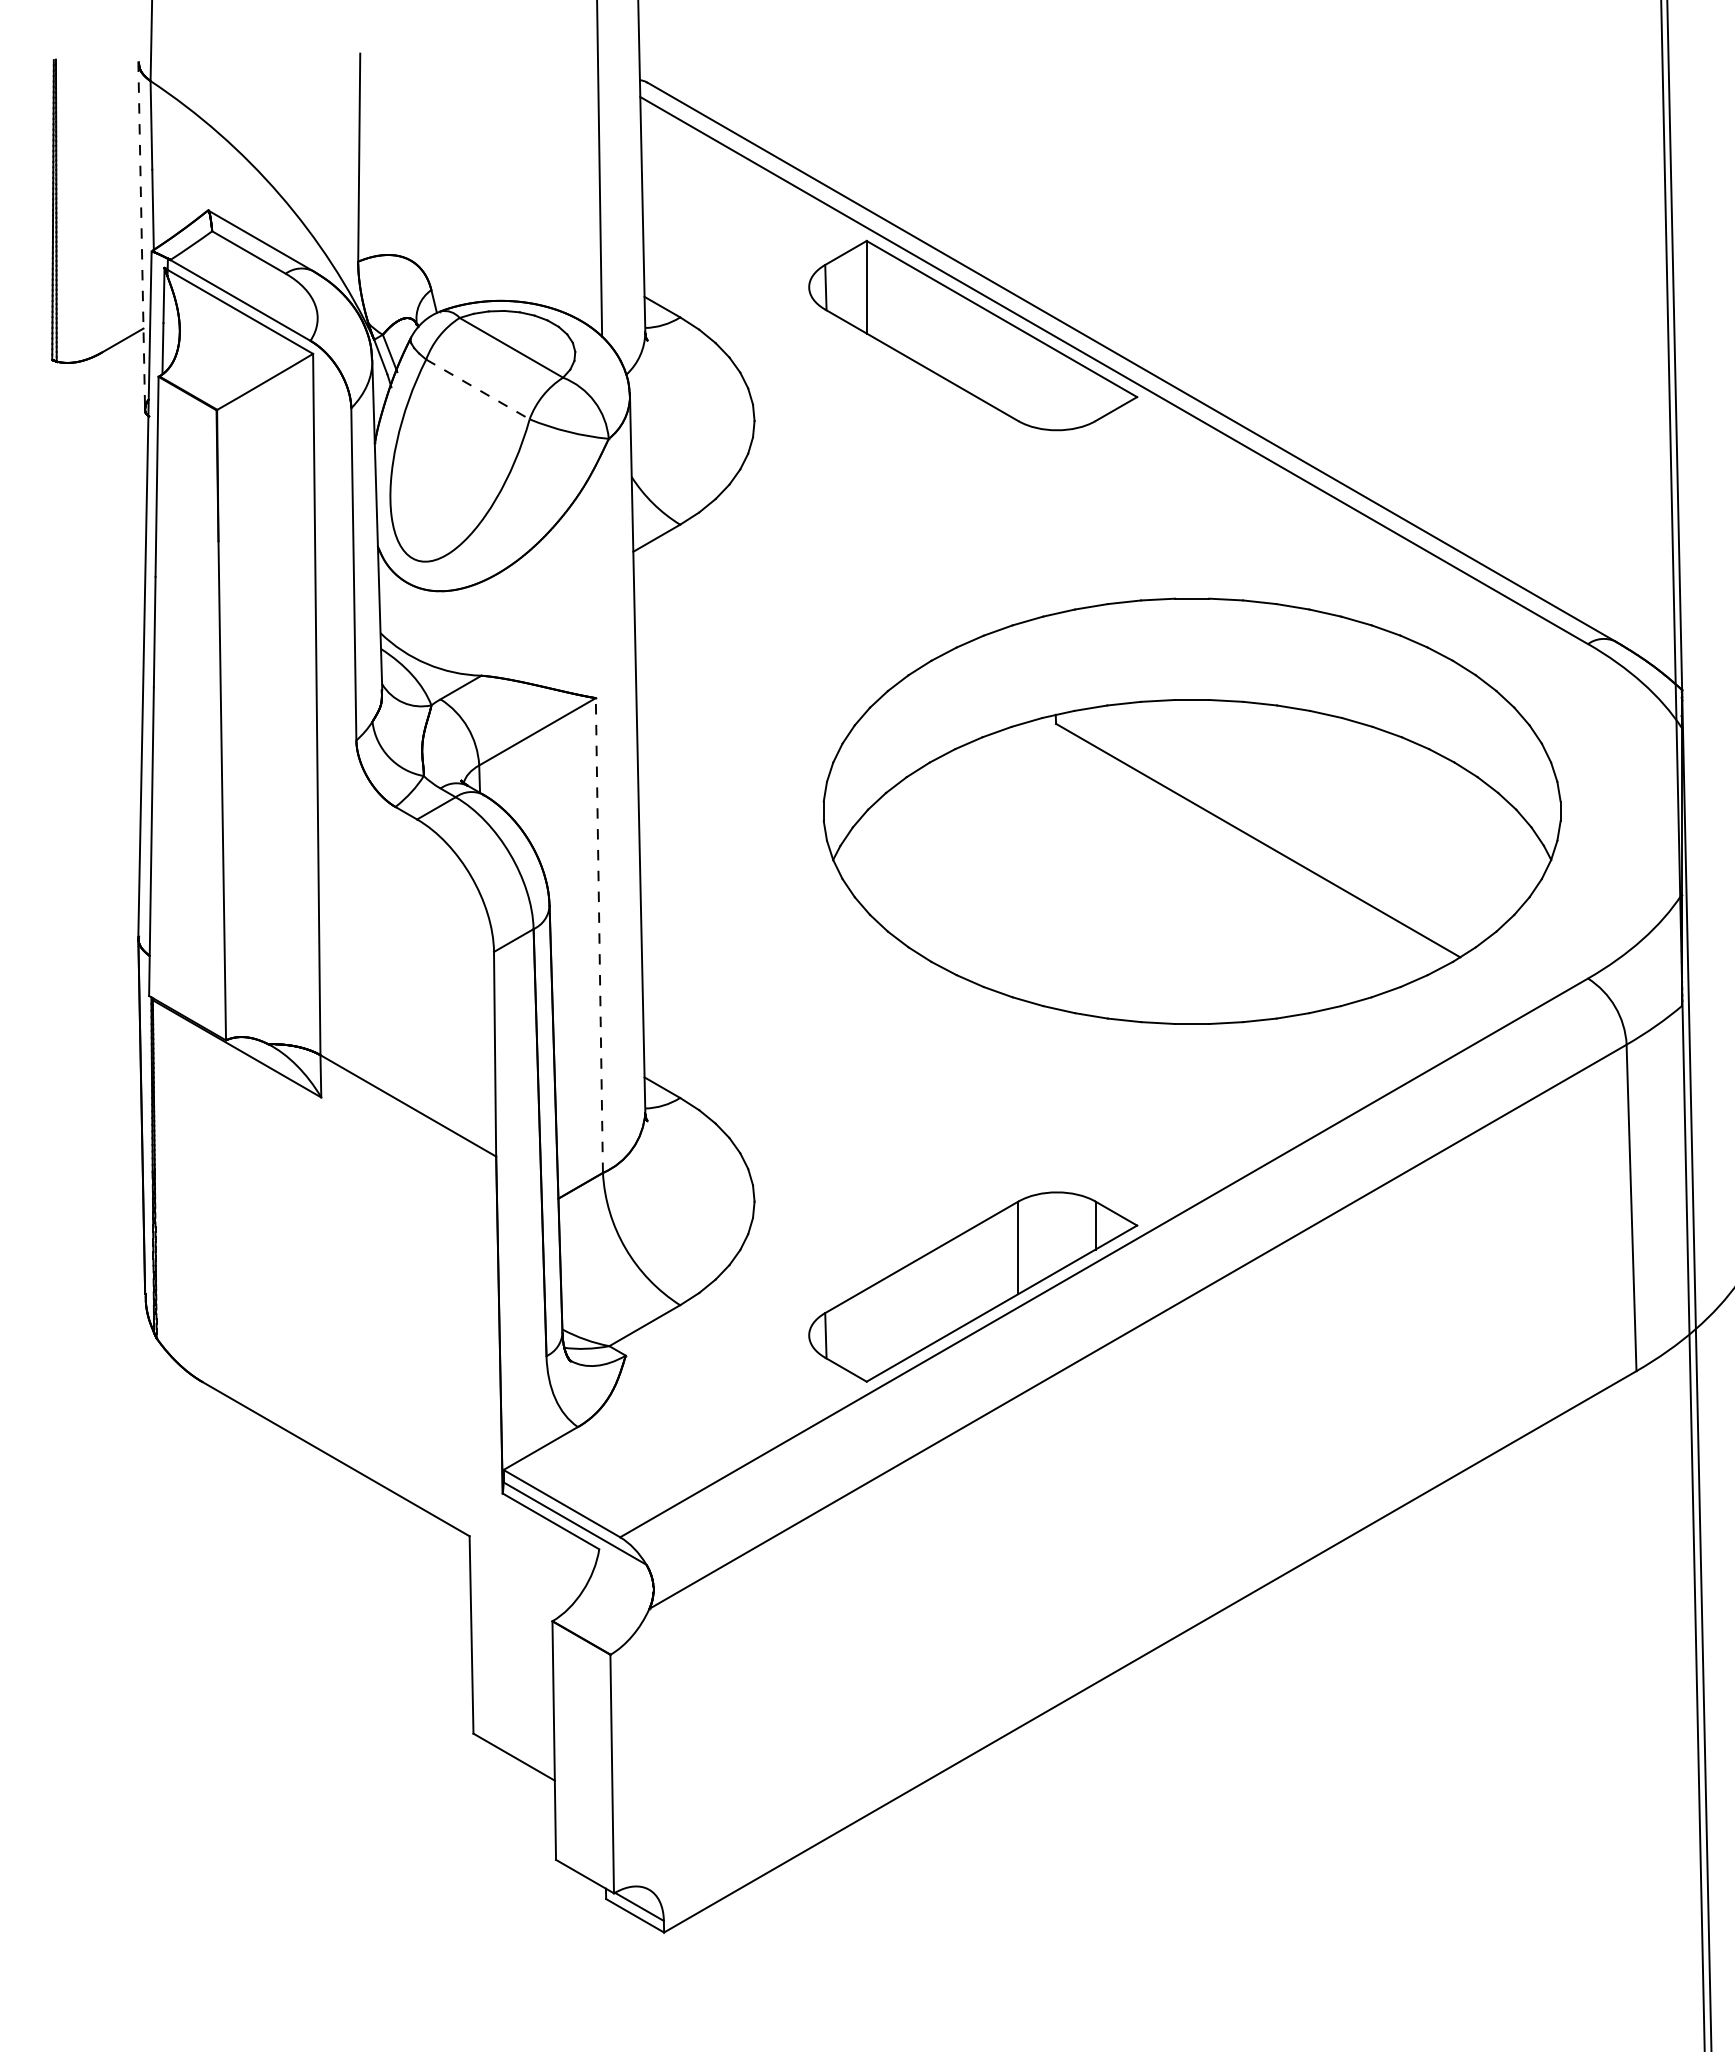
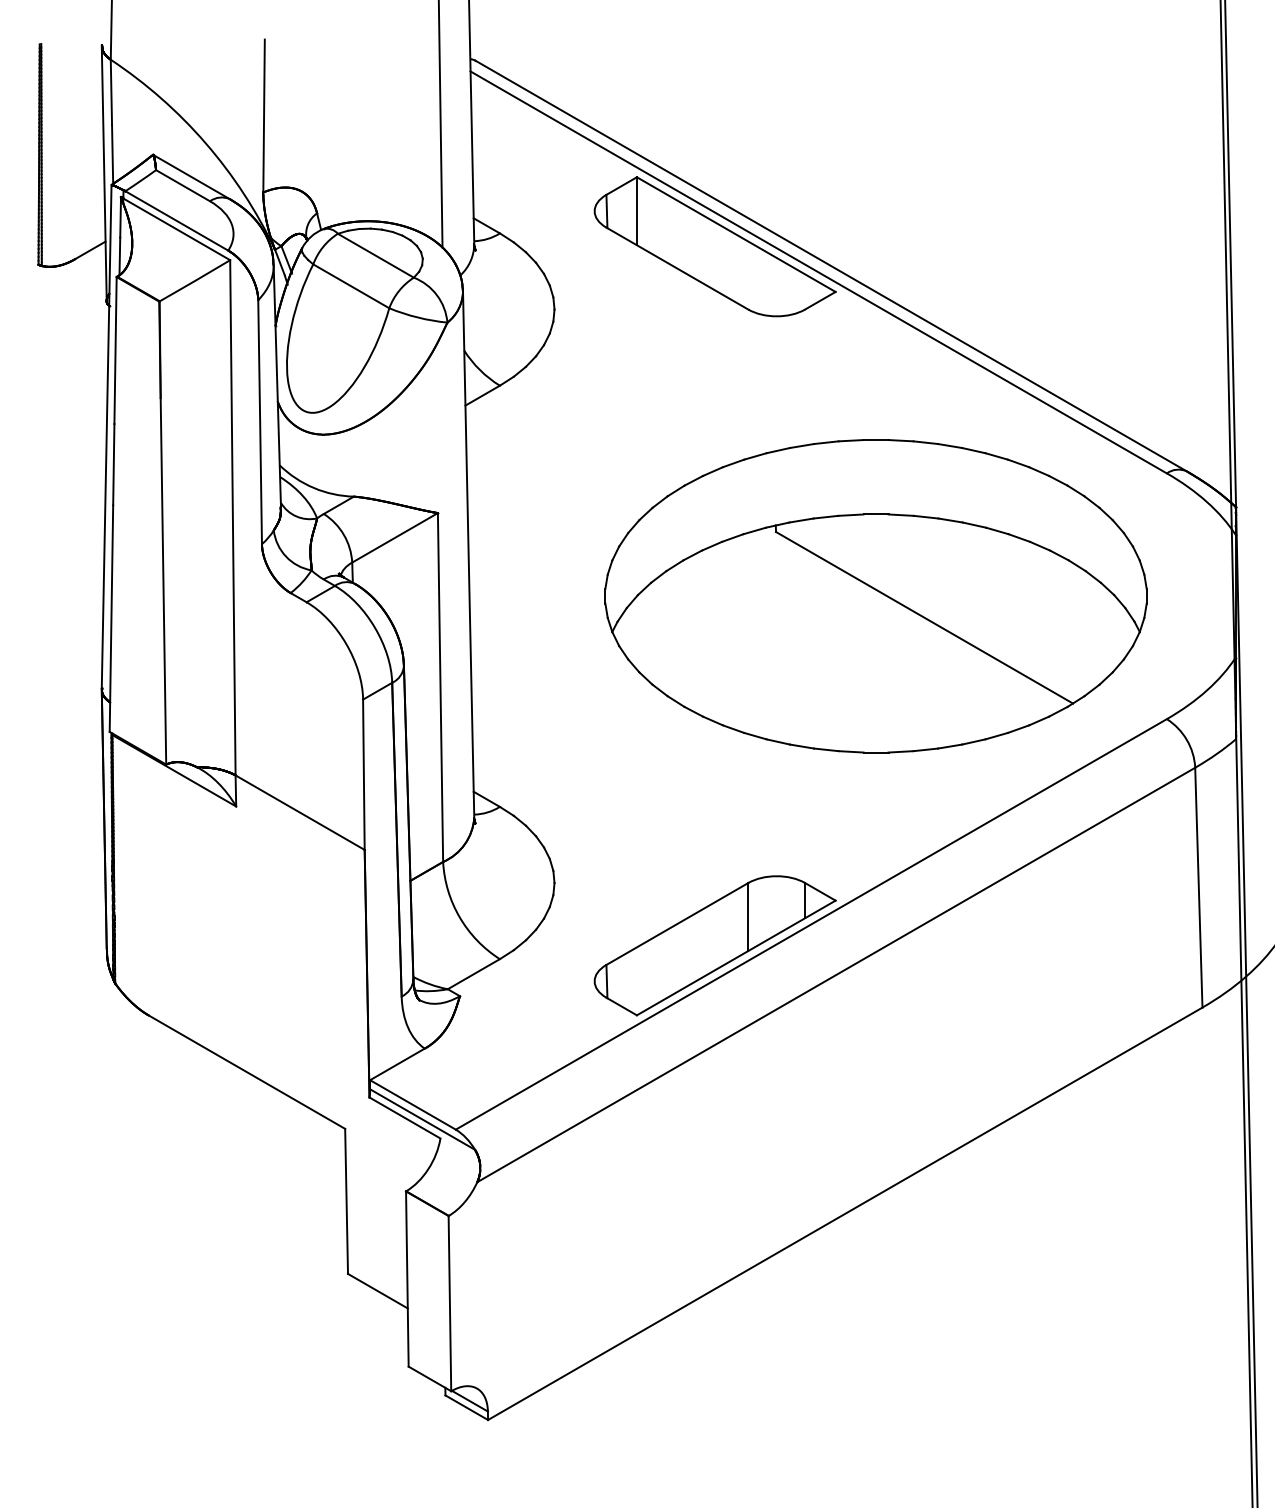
line: (141, 236) -> (104, 173), dashed -> solid
line: (477, 389) -> (350, 286), dashed -> solid
line: (599, 935) -> (440, 687), dashed -> solid

